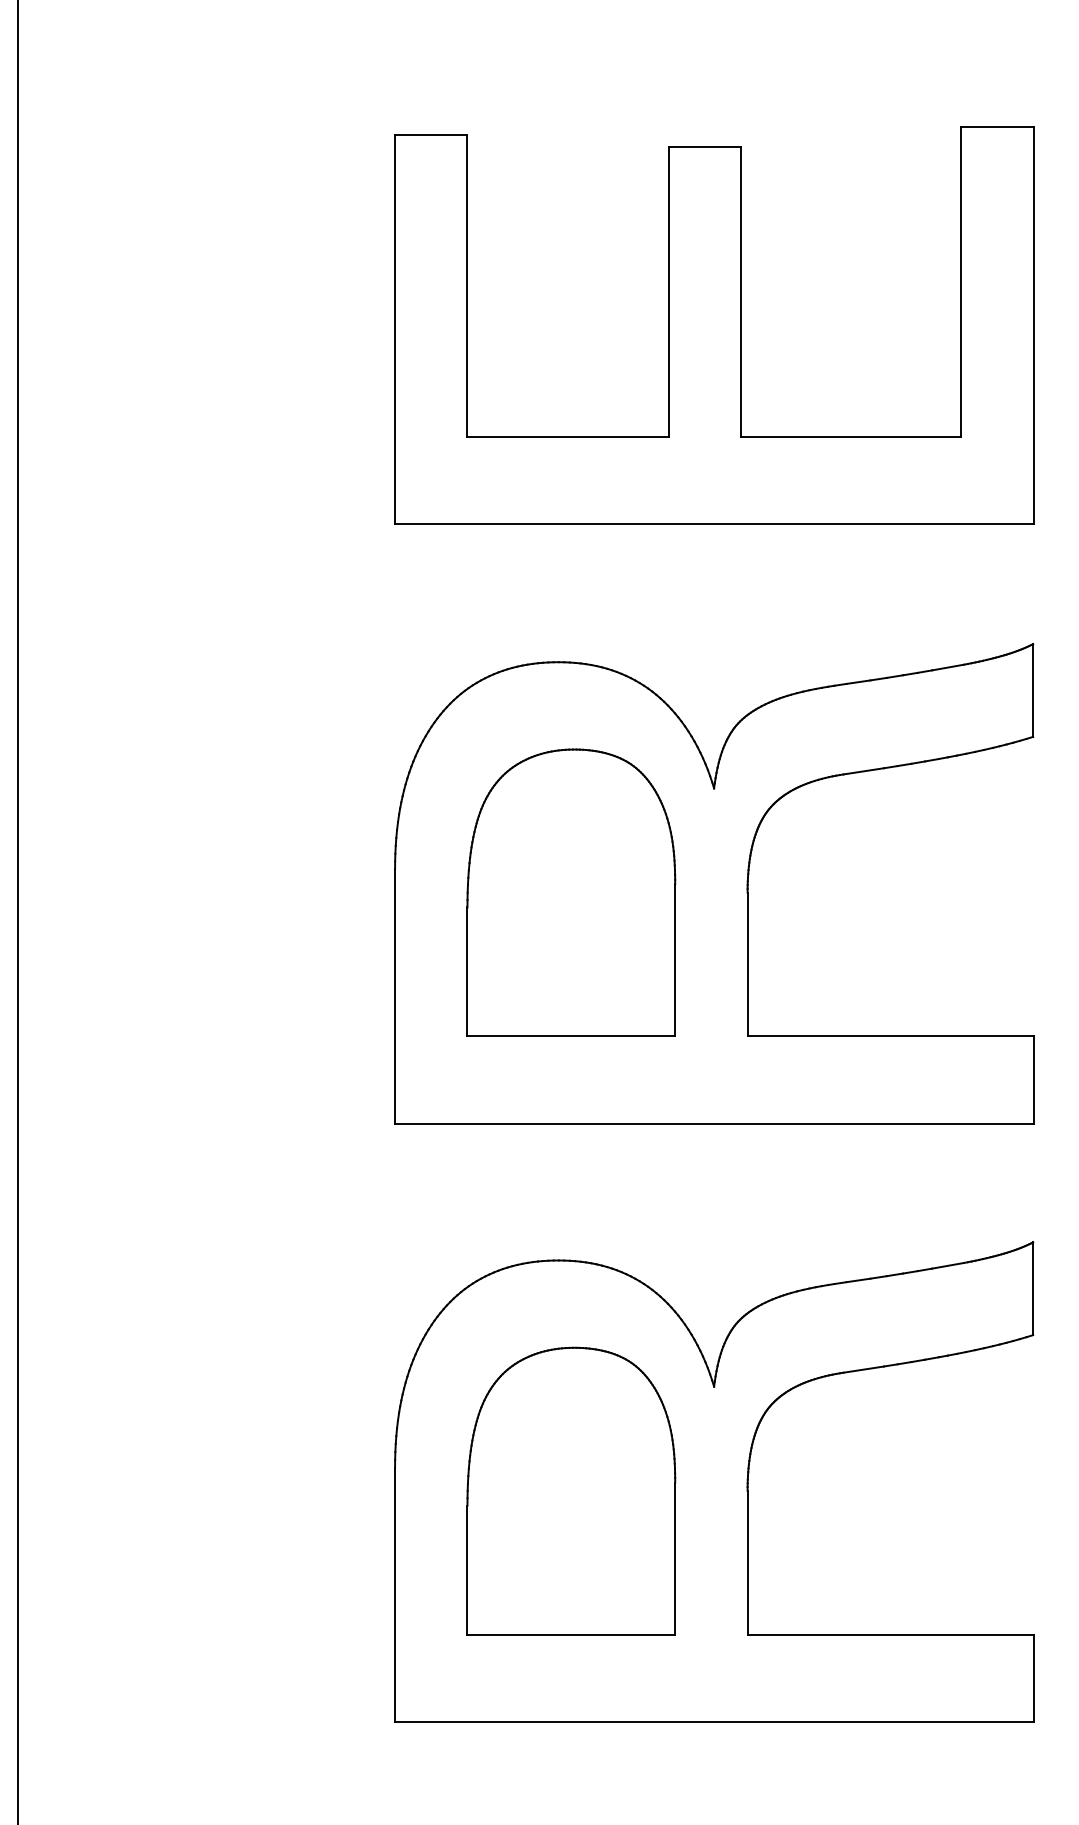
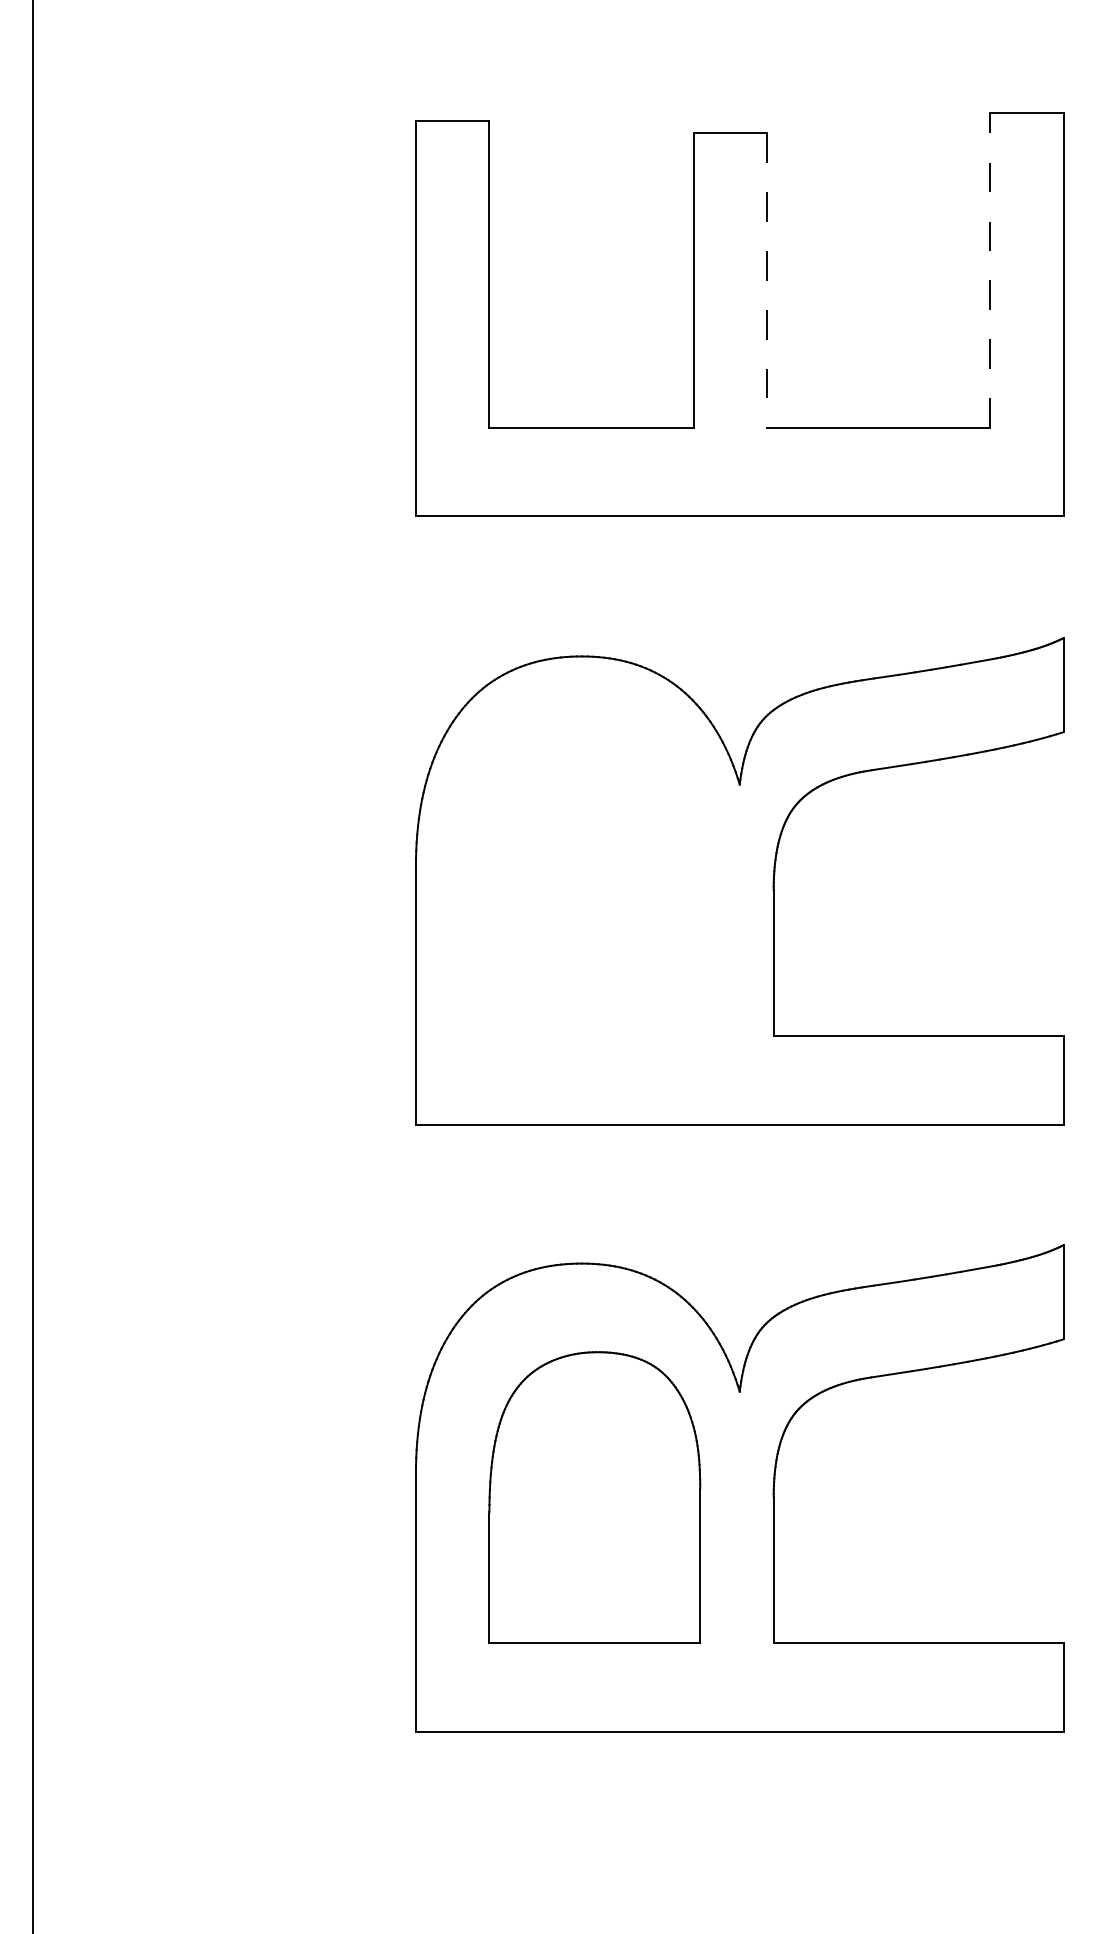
line: (961, 280) -> (990, 269), solid -> dashed
line: (741, 292) -> (767, 281), solid -> dashed
part: (571, 892) -> (594, 890), removed

